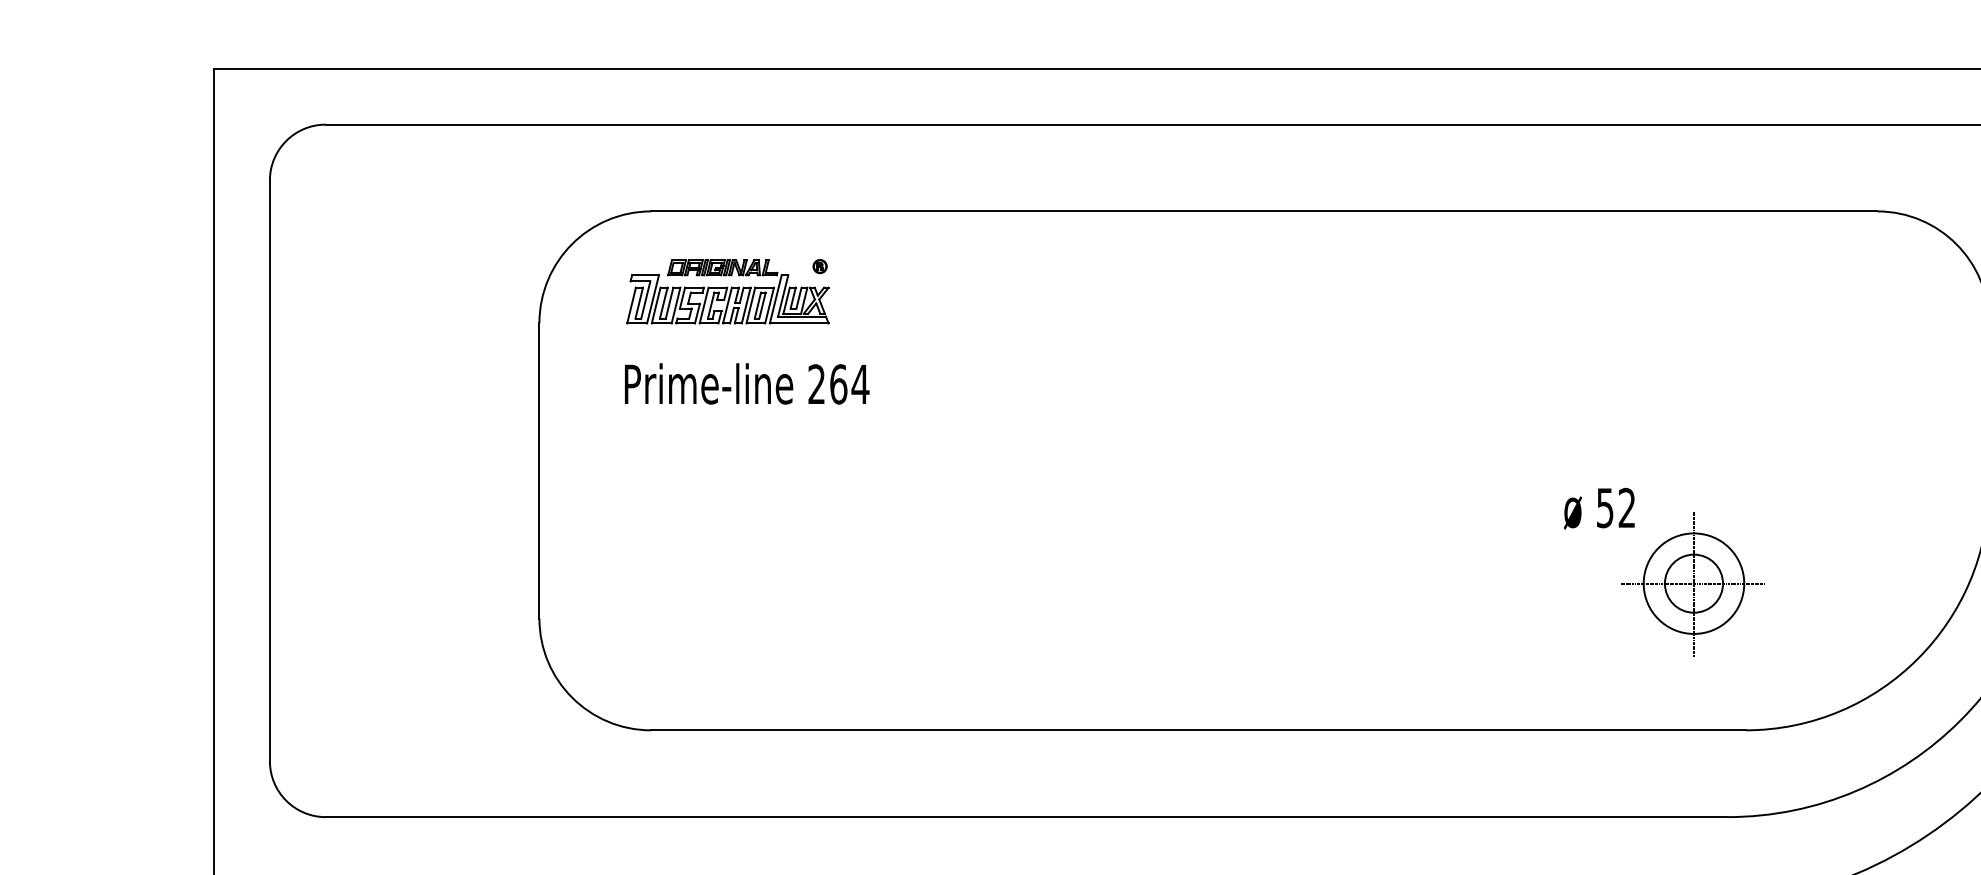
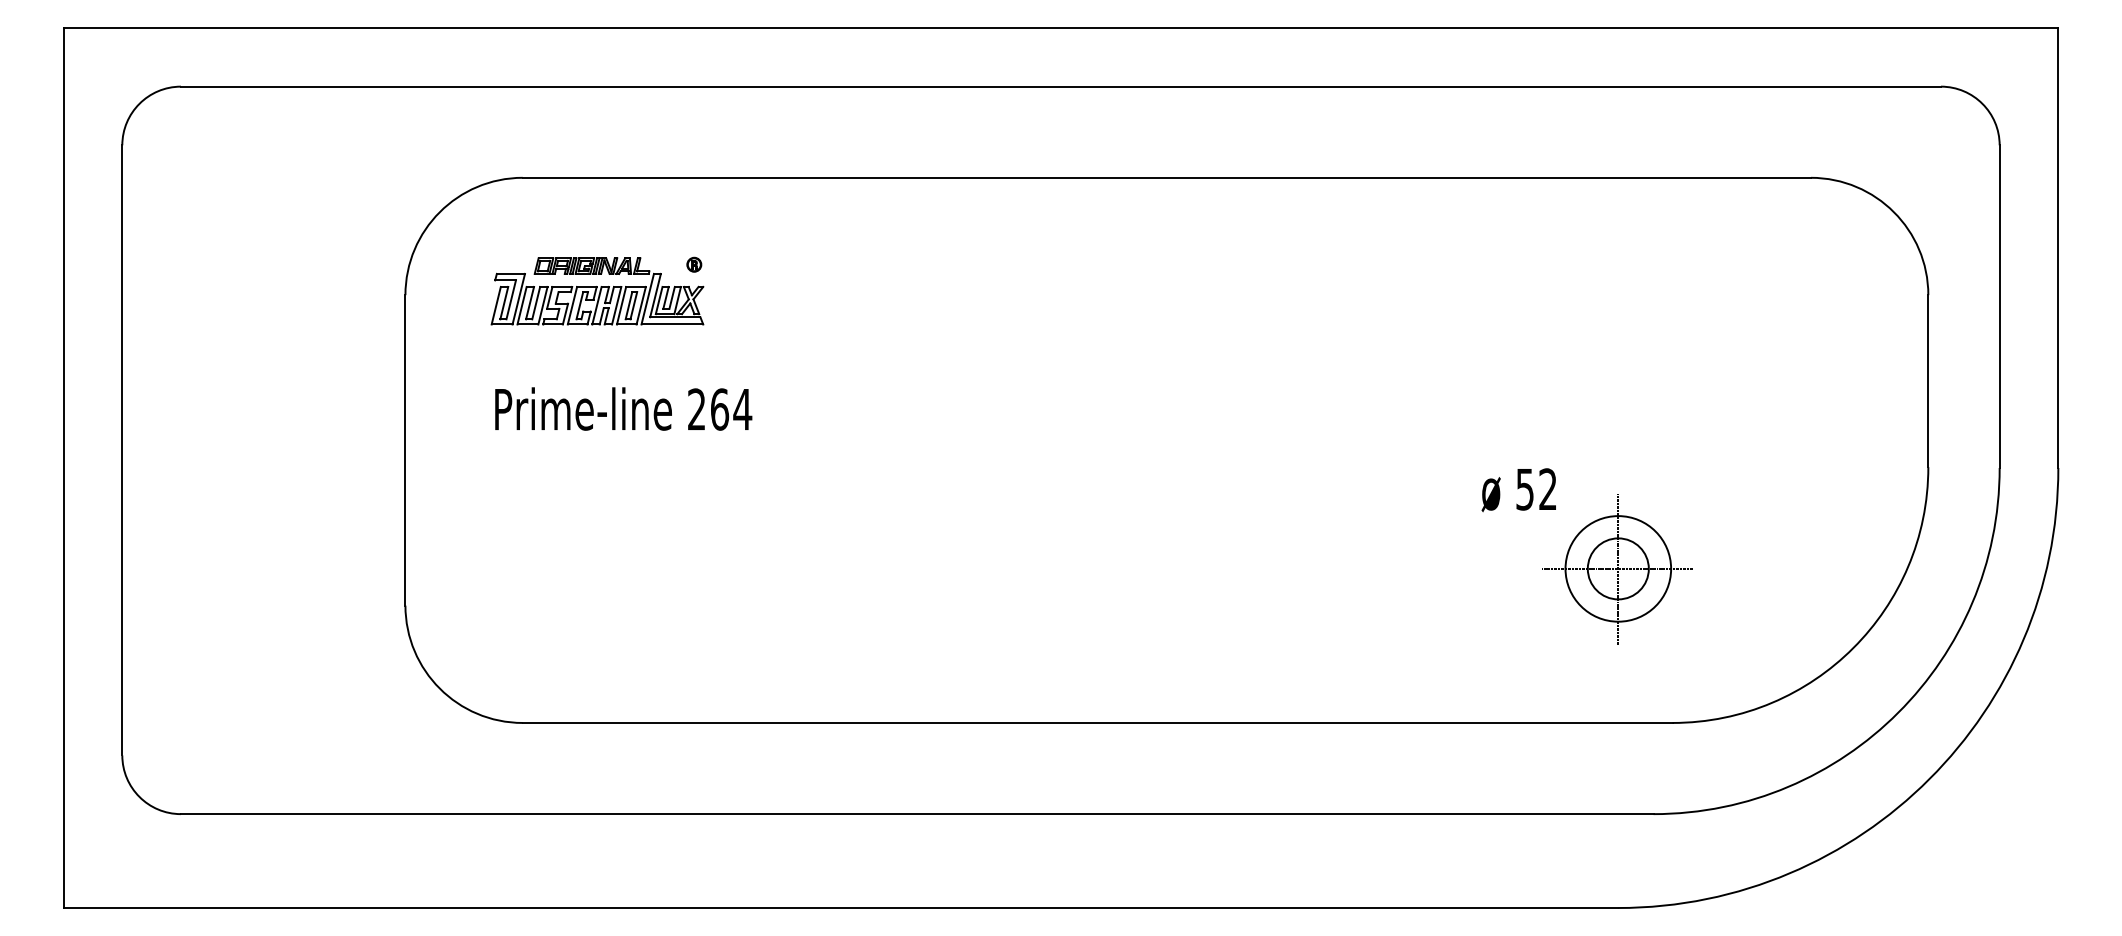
part: (727, 291) -> (597, 290), moved
text: (746, 383) -> (623, 408), moved

